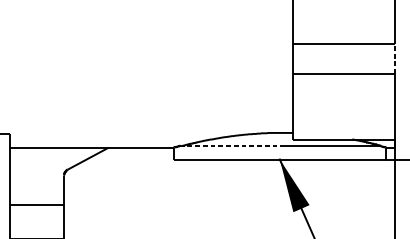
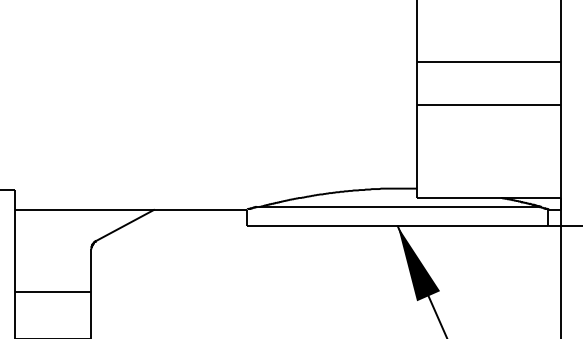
line: (395, 58) -> (561, 83), dashed -> solid
line: (230, 145) -> (327, 206), dashed -> solid

